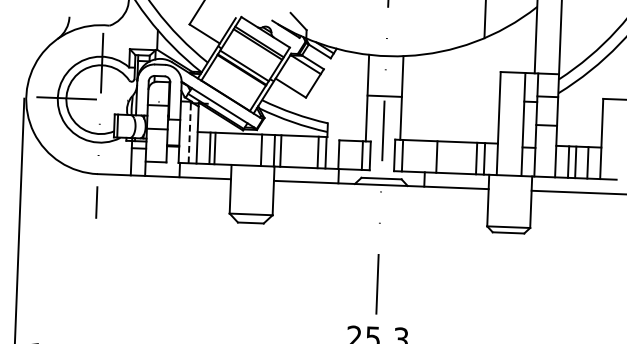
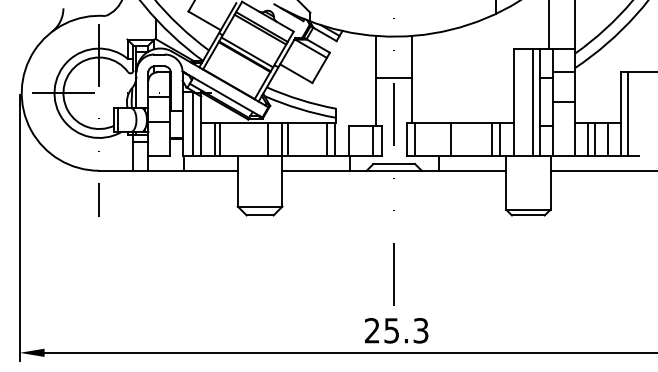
line: (516, 123) -> (532, 101), added
line: (190, 132) -> (193, 123), dashed -> solid
line: (608, 138) -> (628, 113), added

